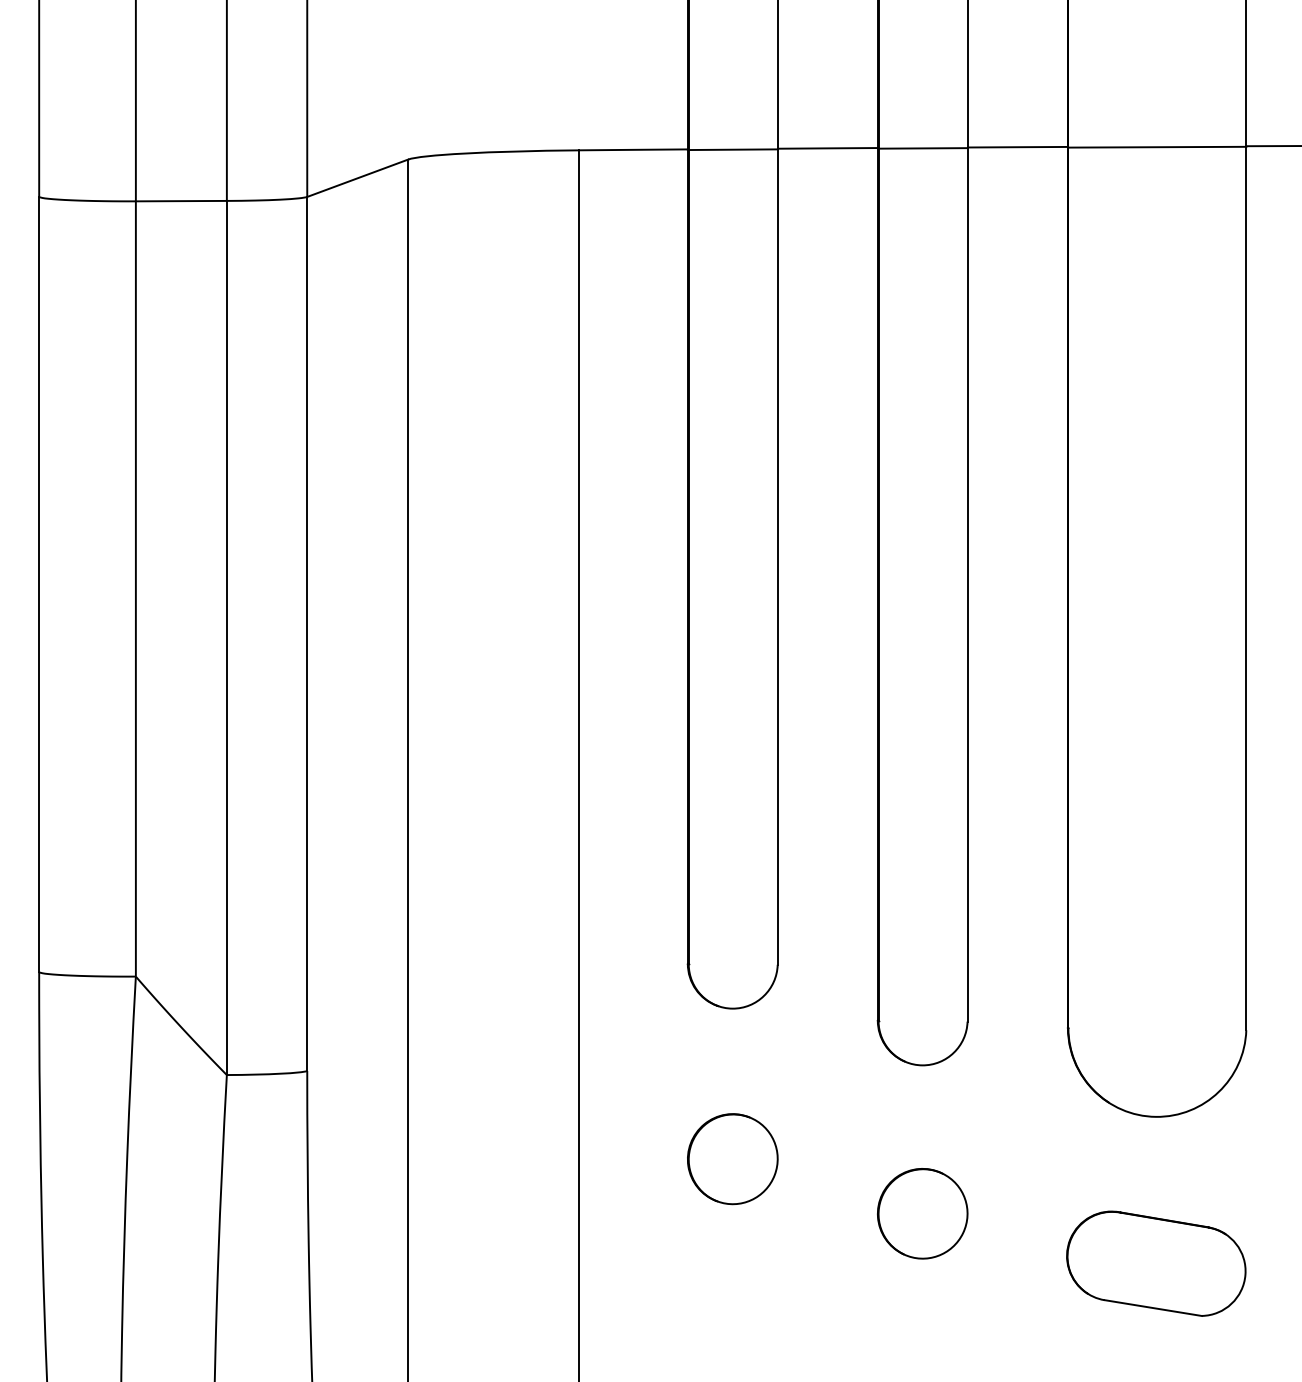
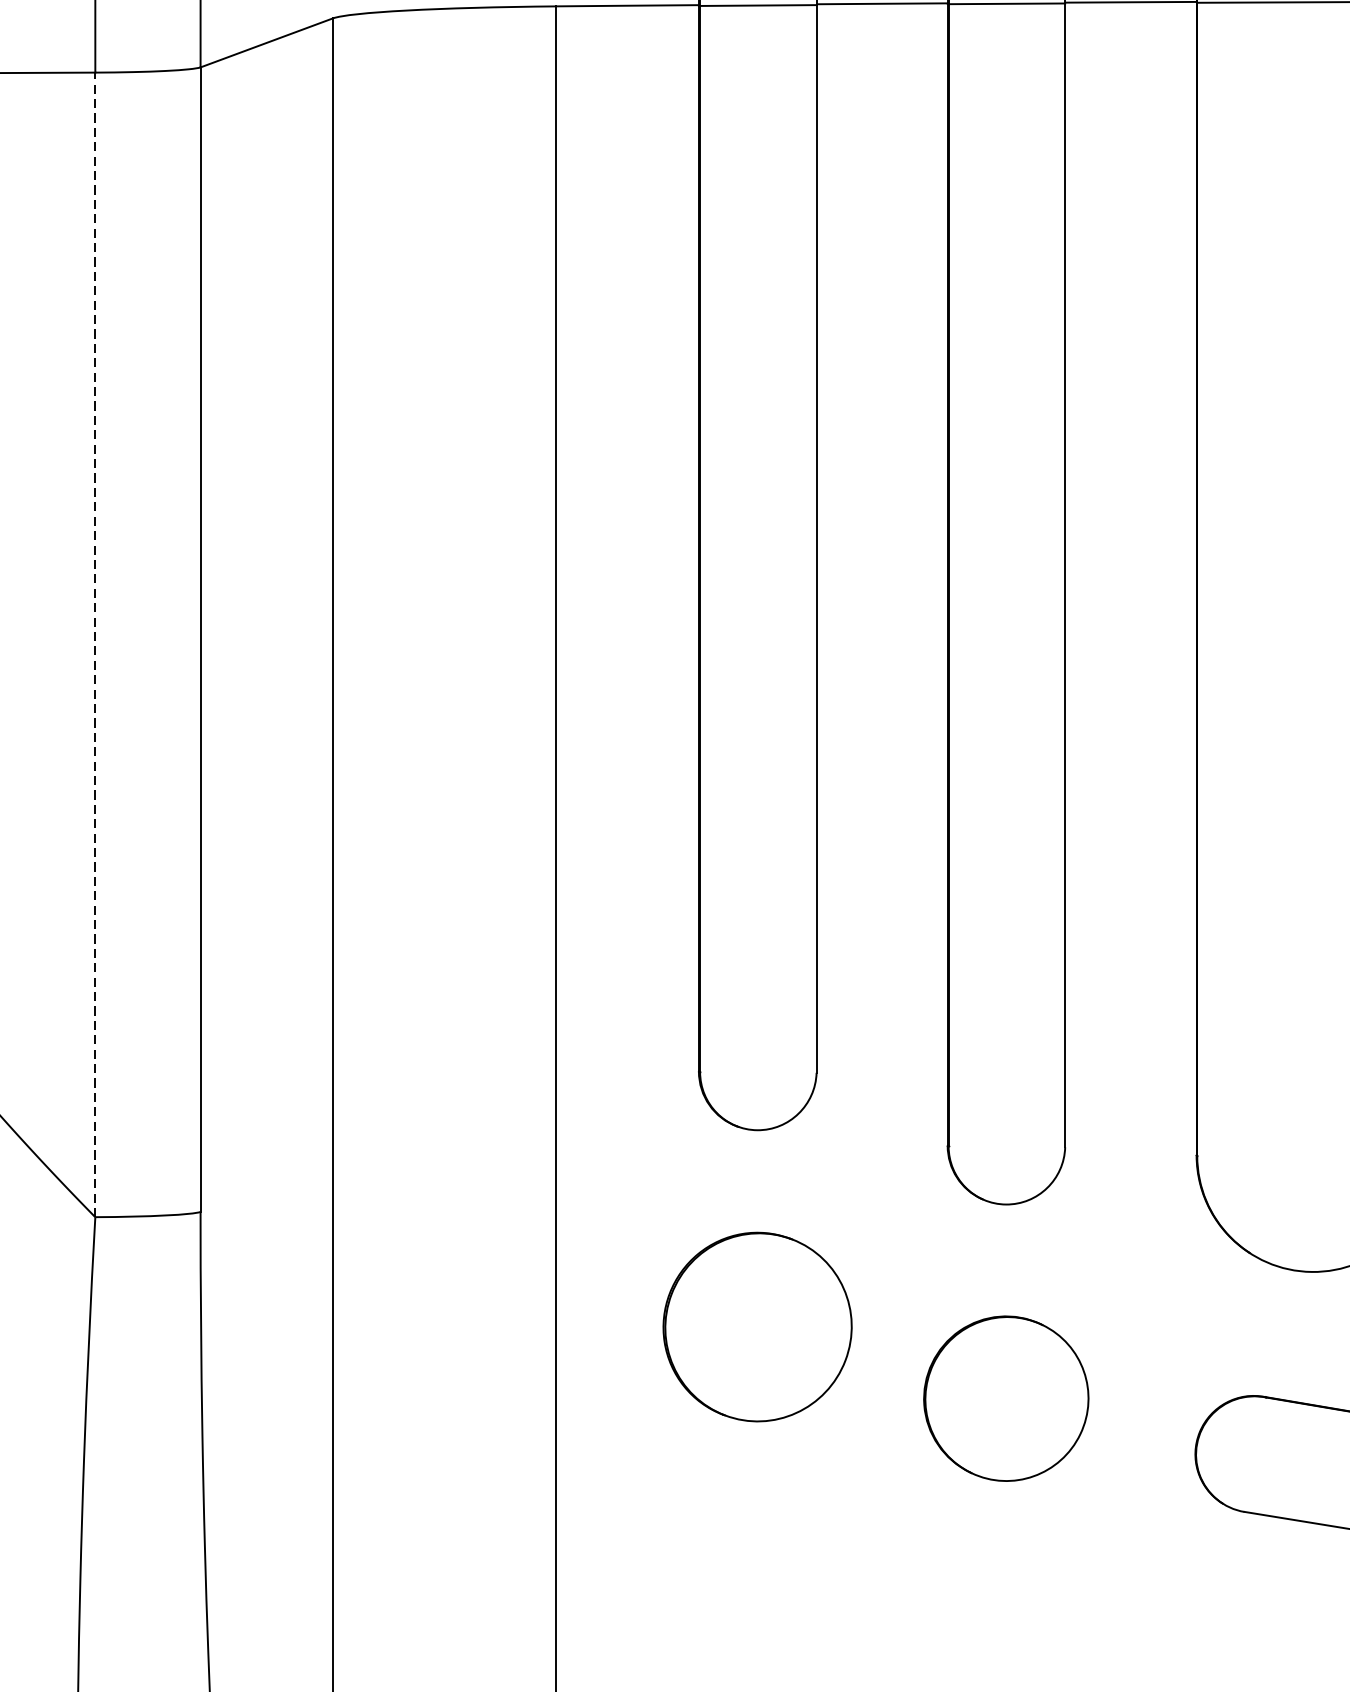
line: (226, 637) -> (94, 644), solid -> dashed
part: (732, 1159) -> (757, 1327), size x1.6
part: (922, 1213) -> (1006, 1398), size x1.4

